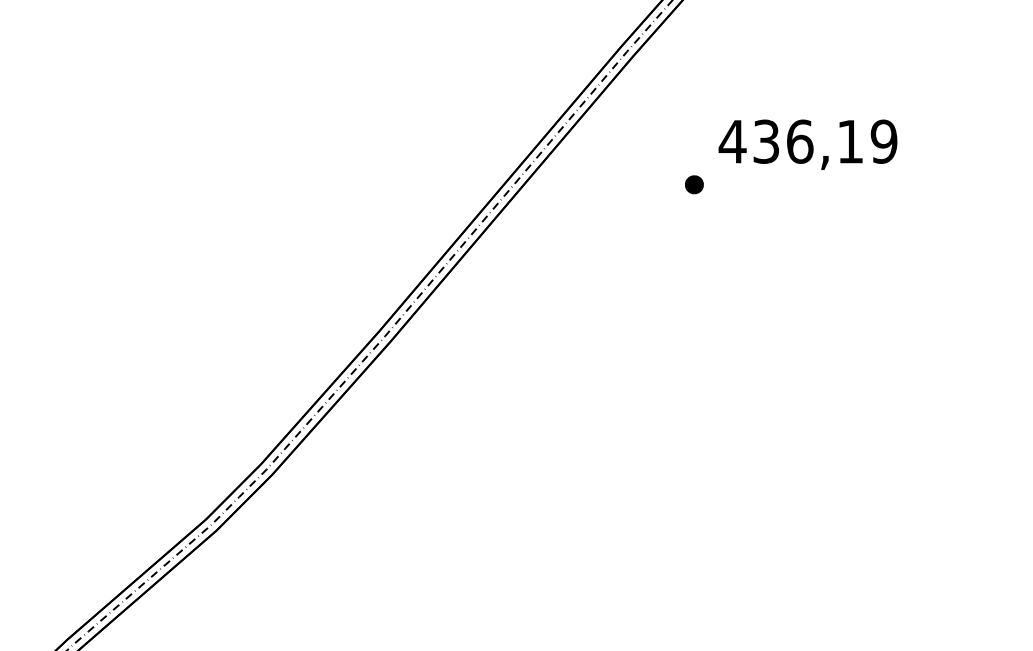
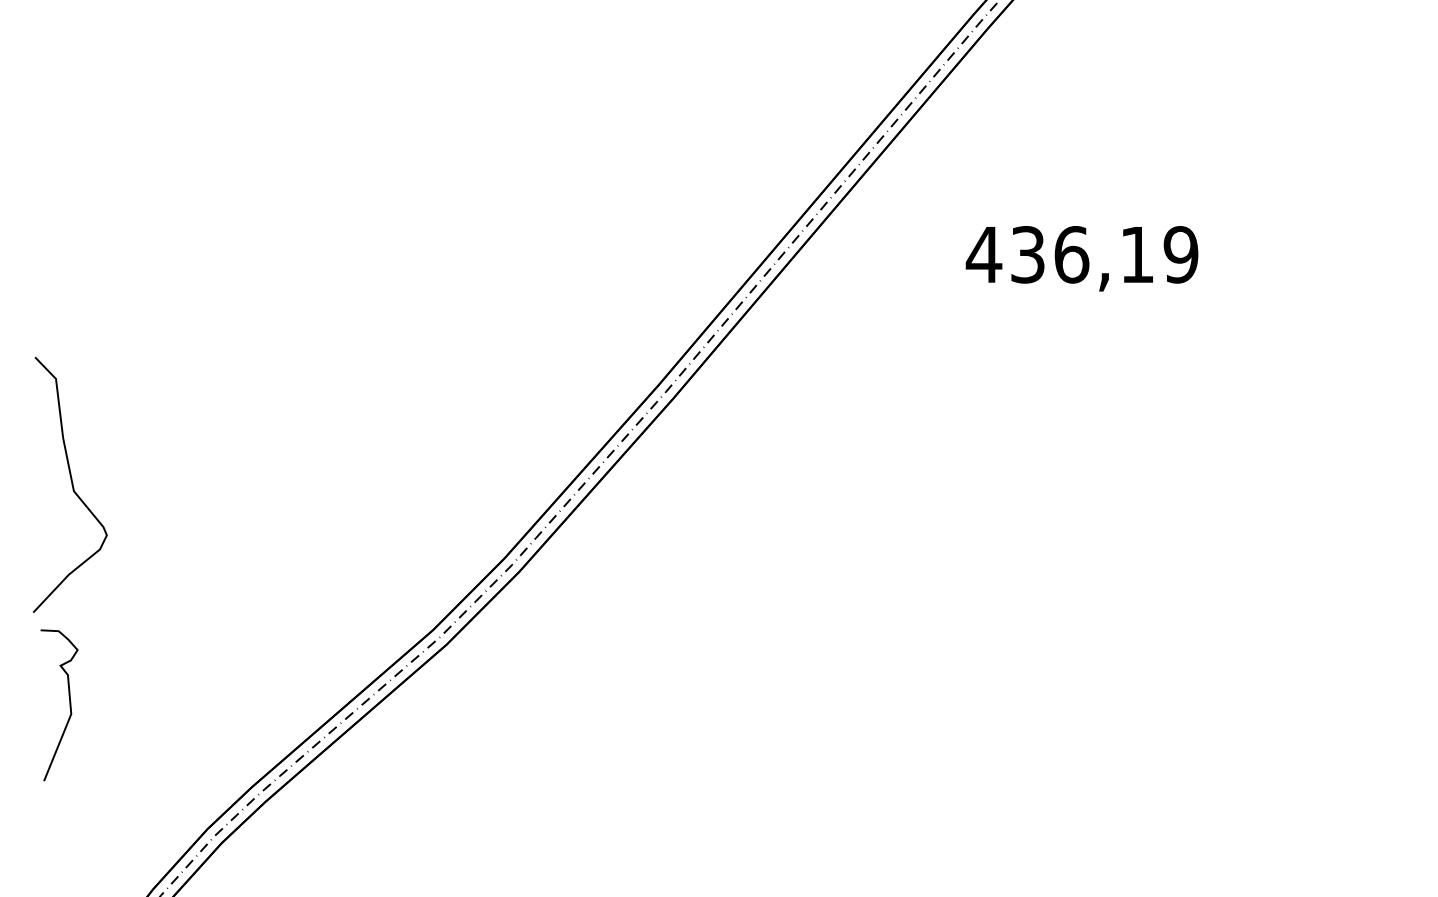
text: (807, 144) -> (1081, 258), moved
part: (694, 184) -> (1068, 194), removed

